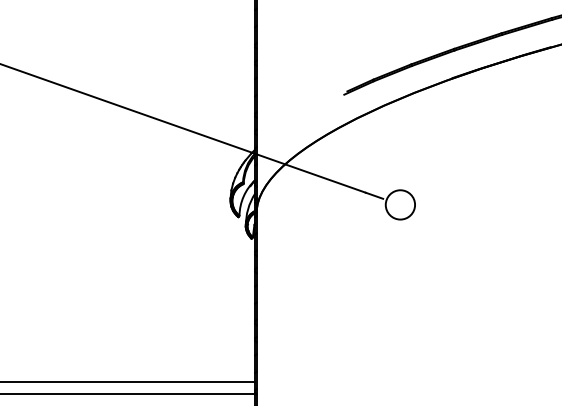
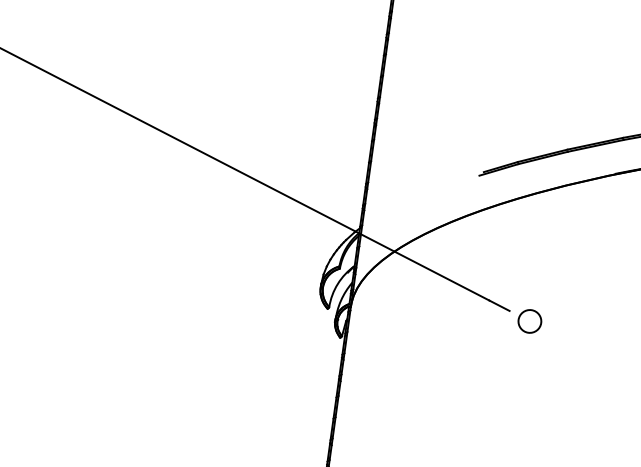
circle: (400, 204) -> (530, 320), size x0.62

